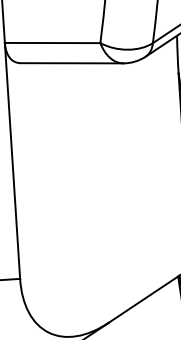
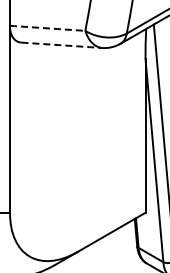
line: (52, 43) -> (47, 28), solid -> dashed
line: (71, 63) -> (61, 45), solid -> dashed

